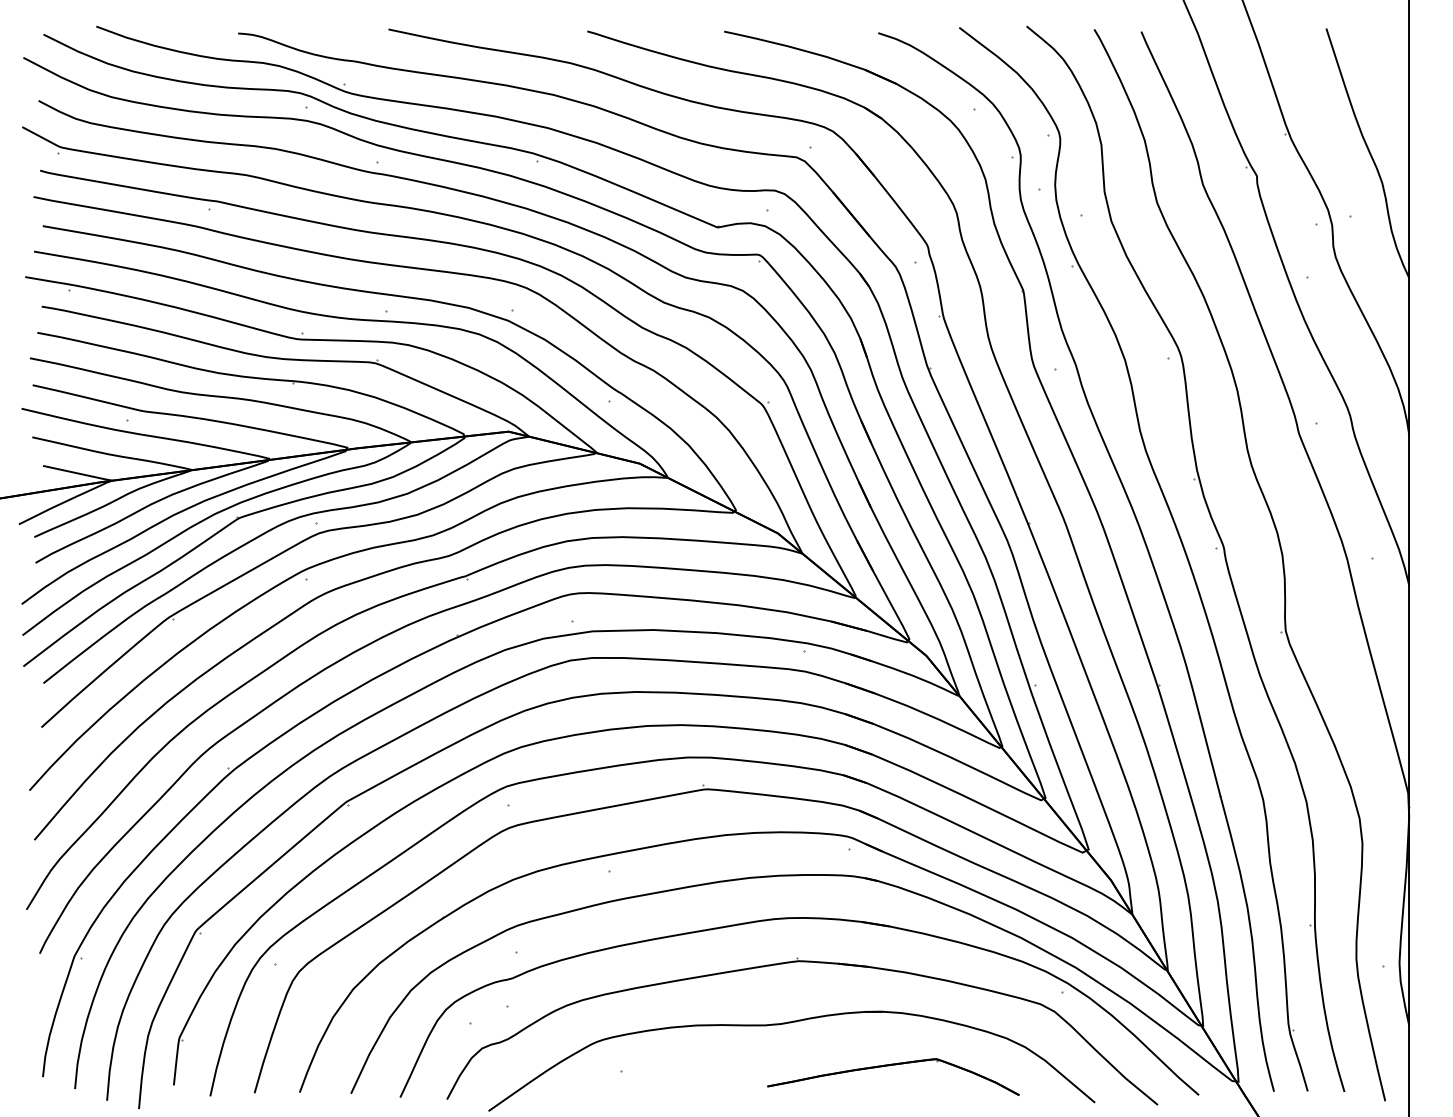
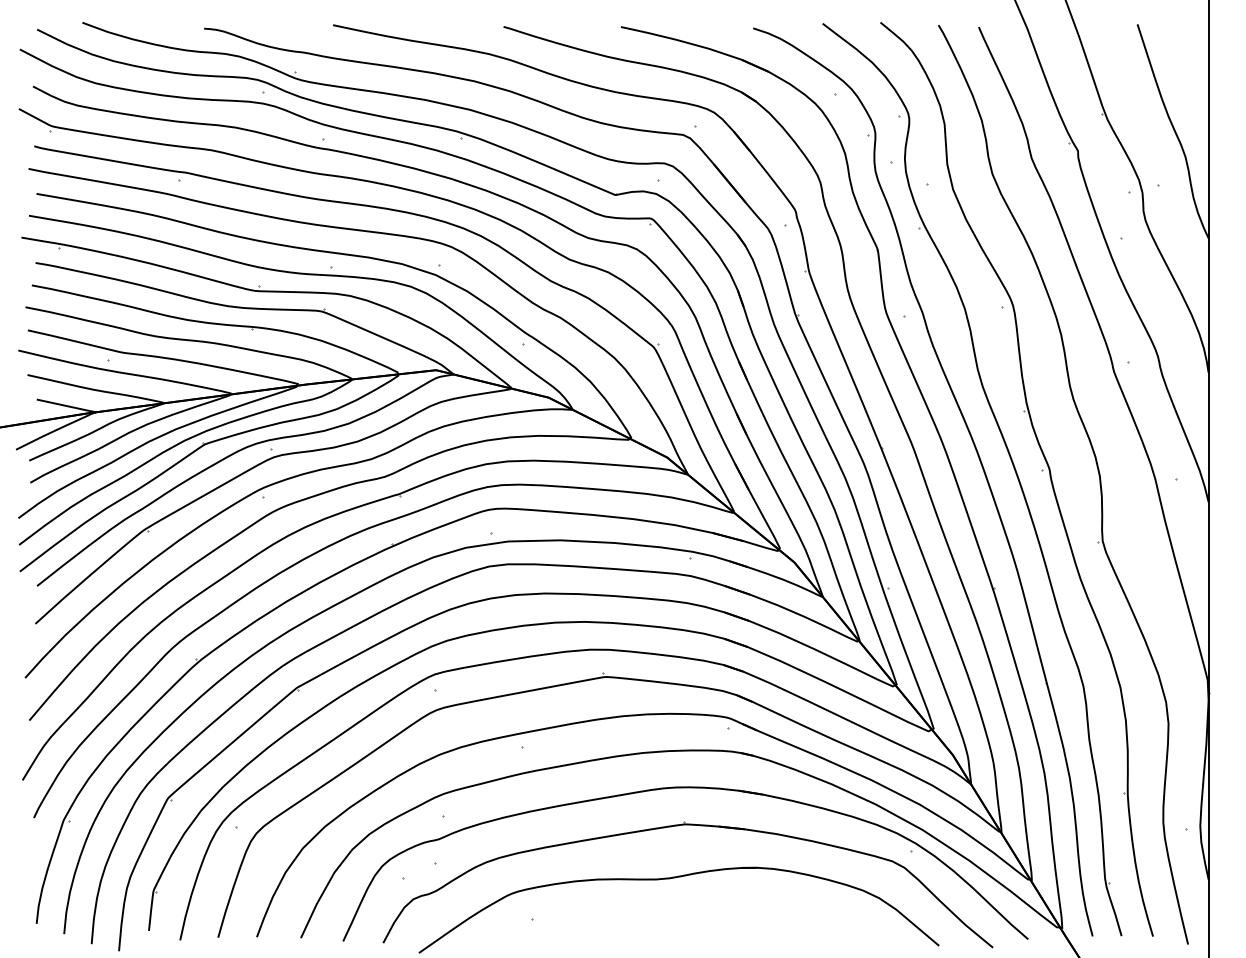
part: (892, 1066) -> (765, 914), removed

